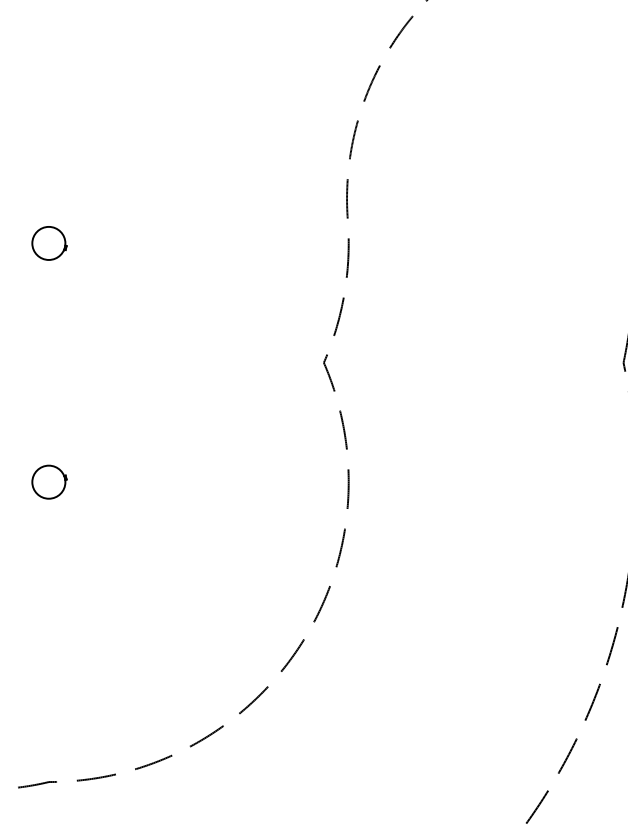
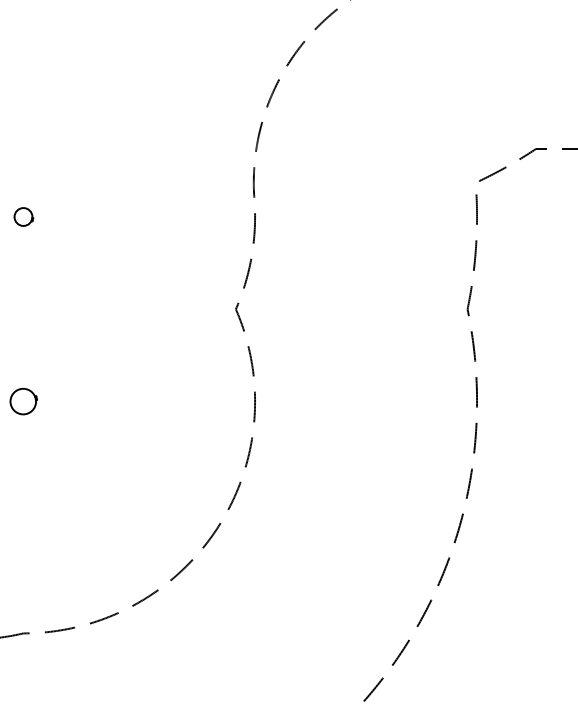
part: (49, 242) -> (23, 216), size x0.7

